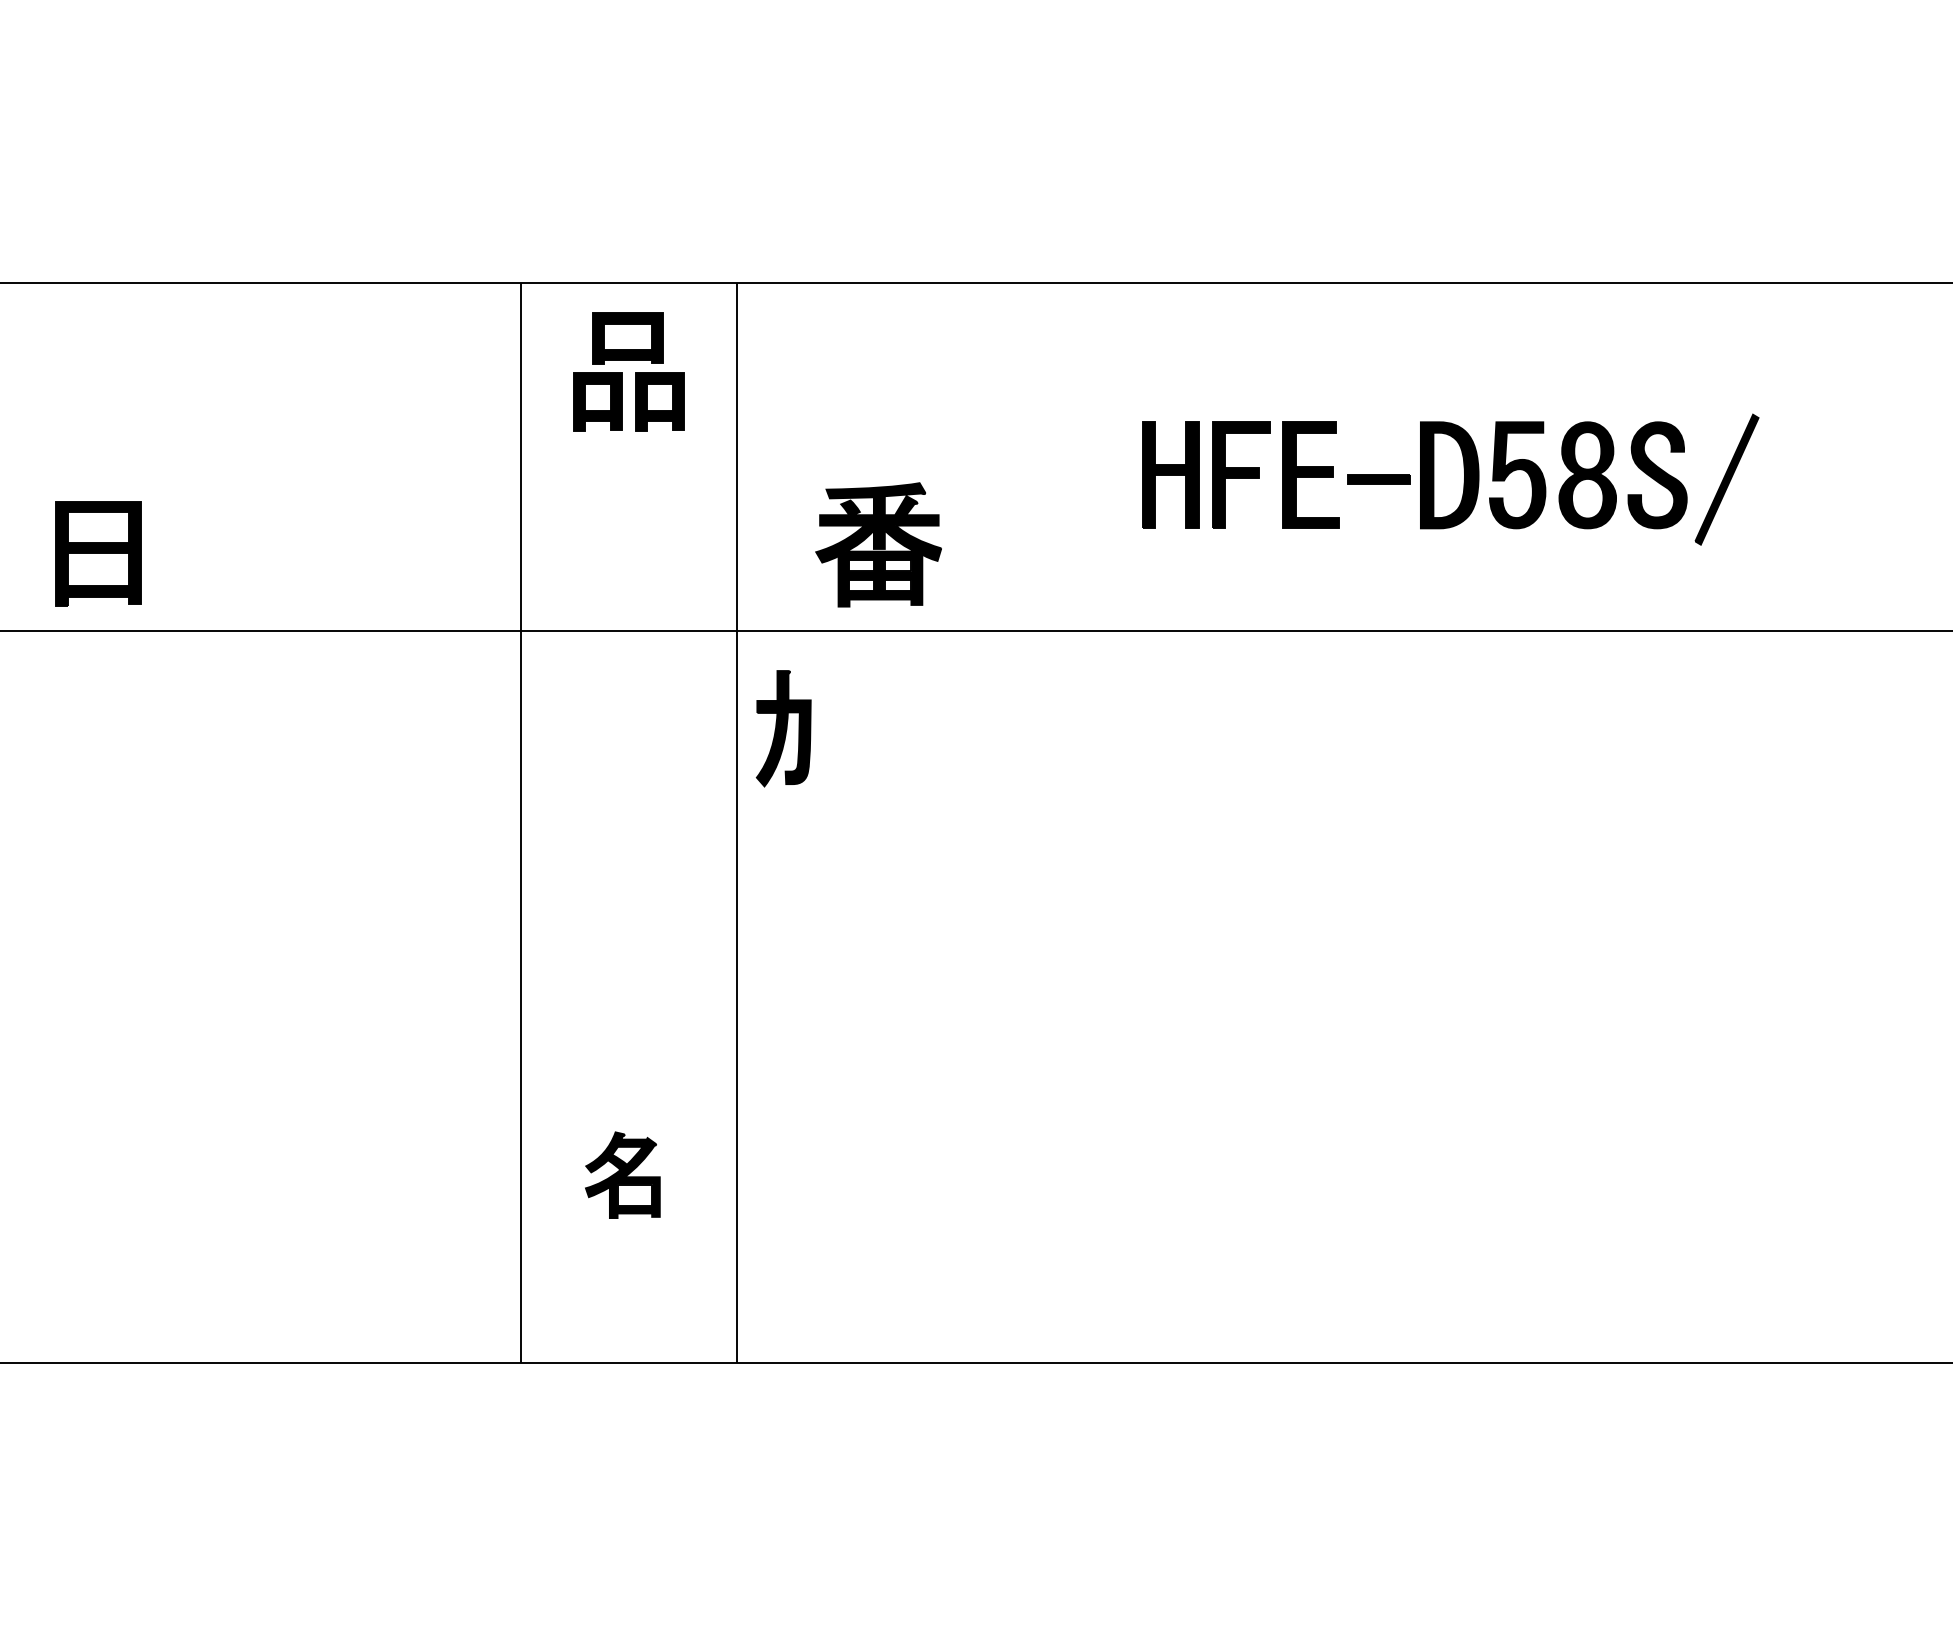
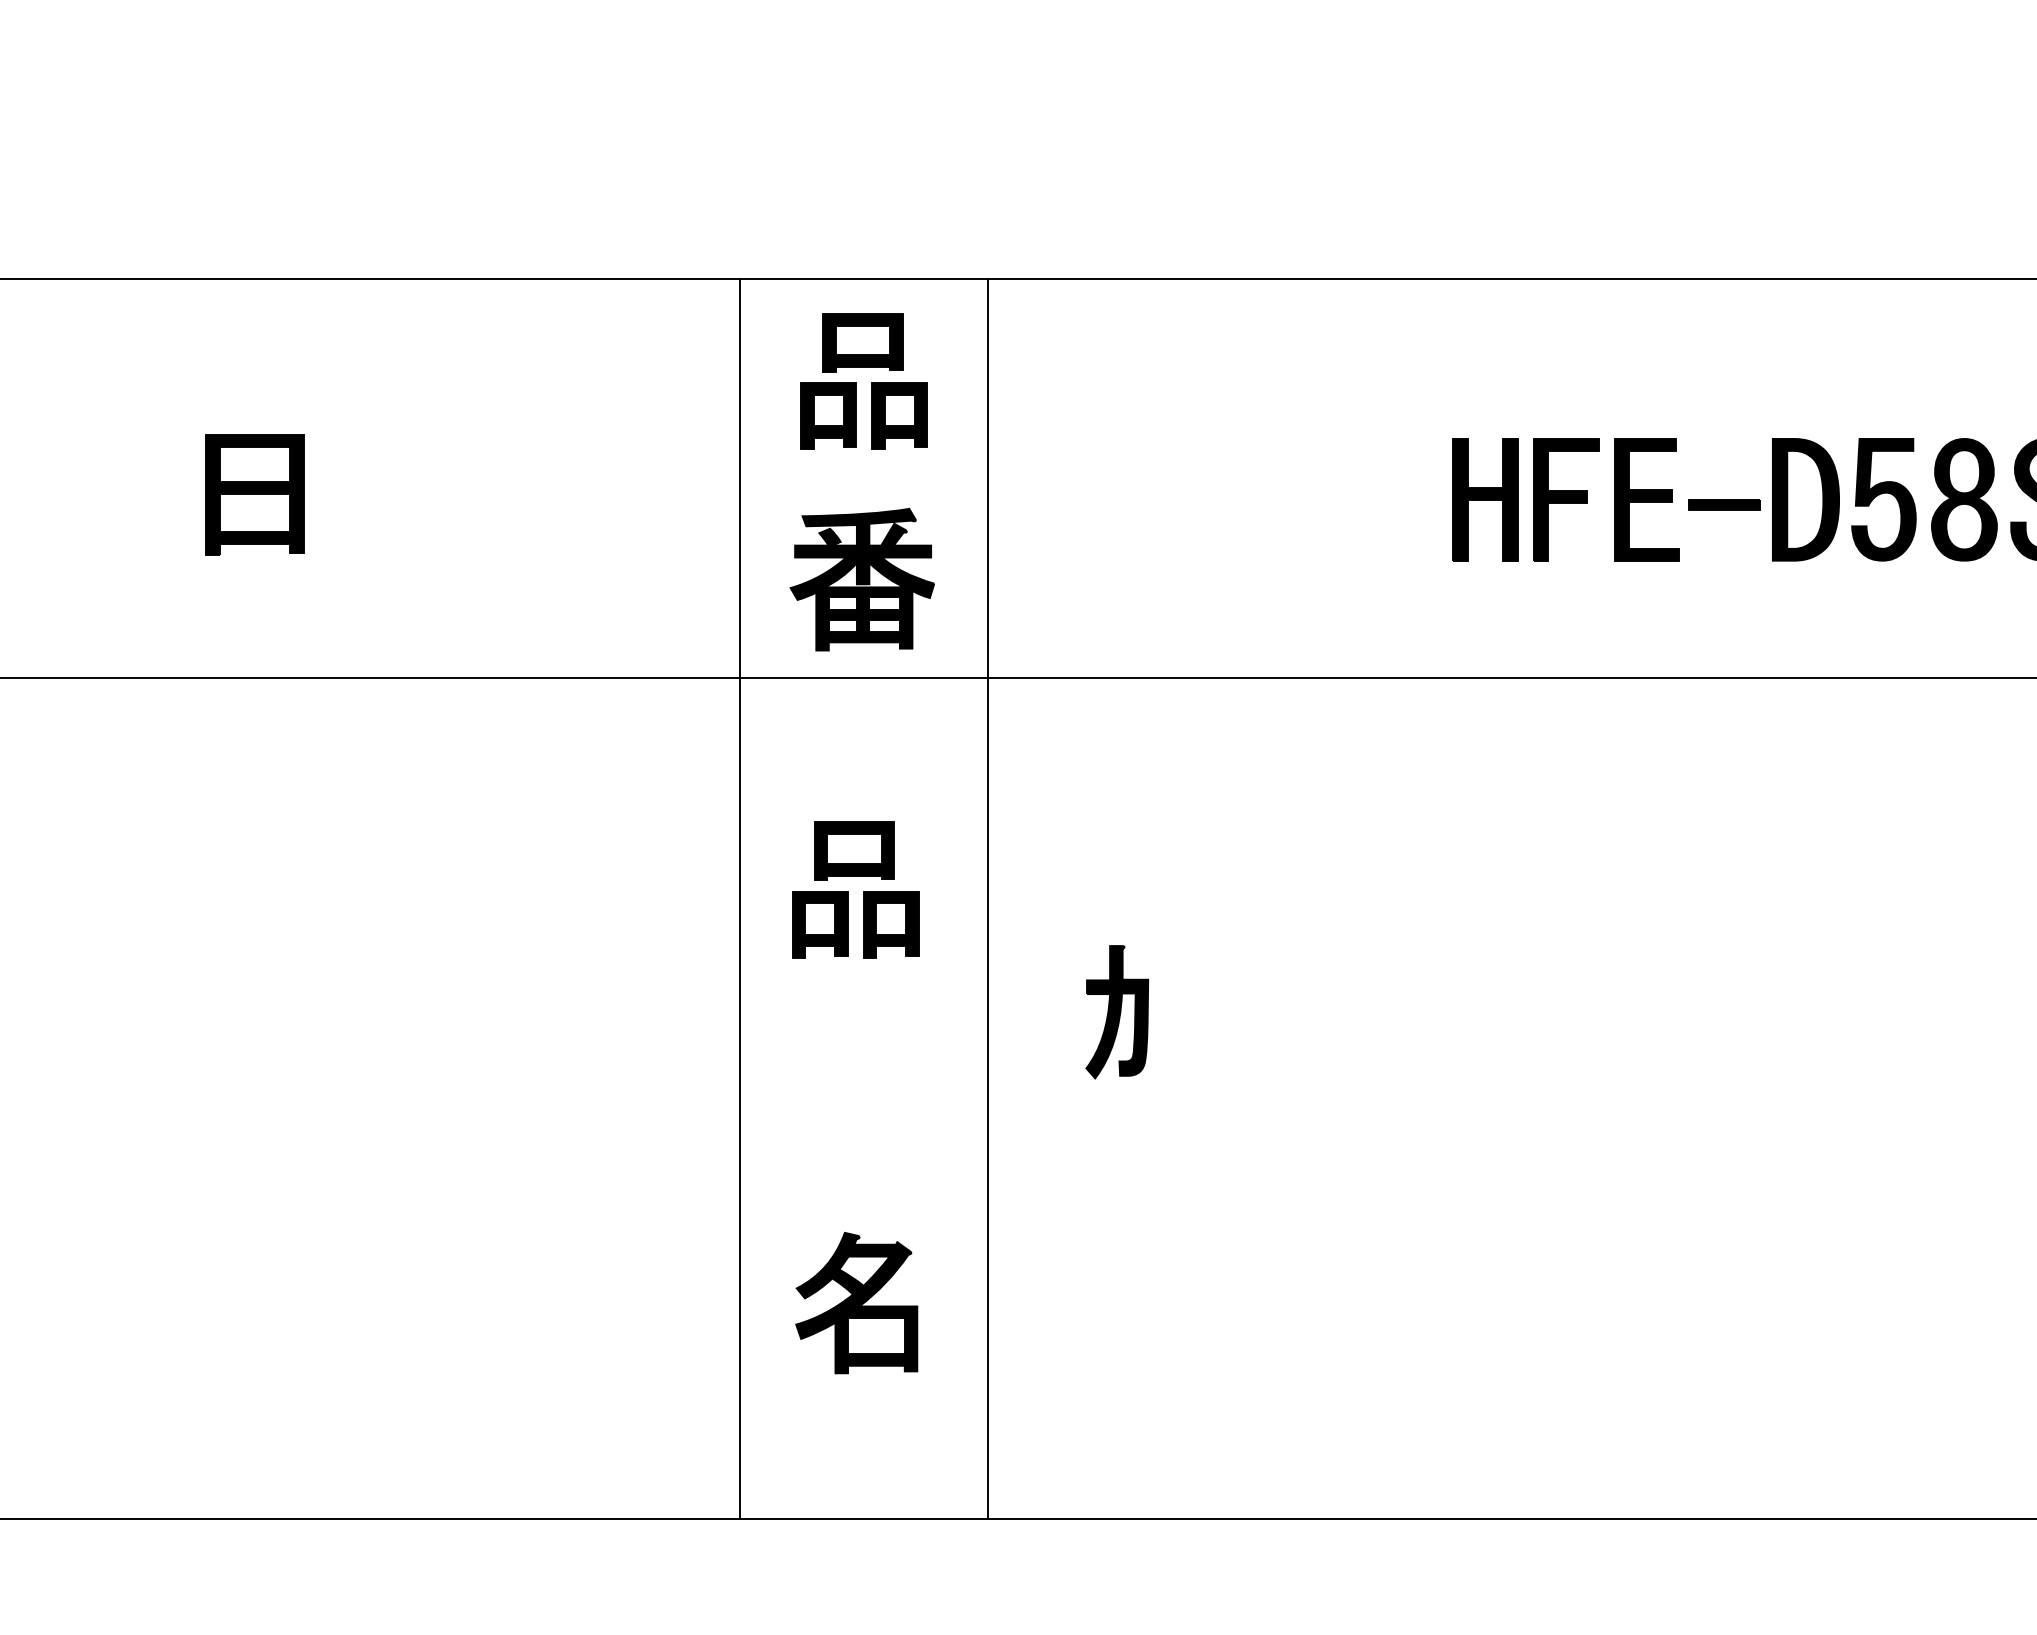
part: (878, 544) -> (862, 579), moved
part: (98, 553) -> (254, 494), moved
part: (783, 728) -> (1116, 1011), moved
part: (615, 816) -> (848, 891), added
part: (622, 1175) -> (856, 1303), size x1.43

